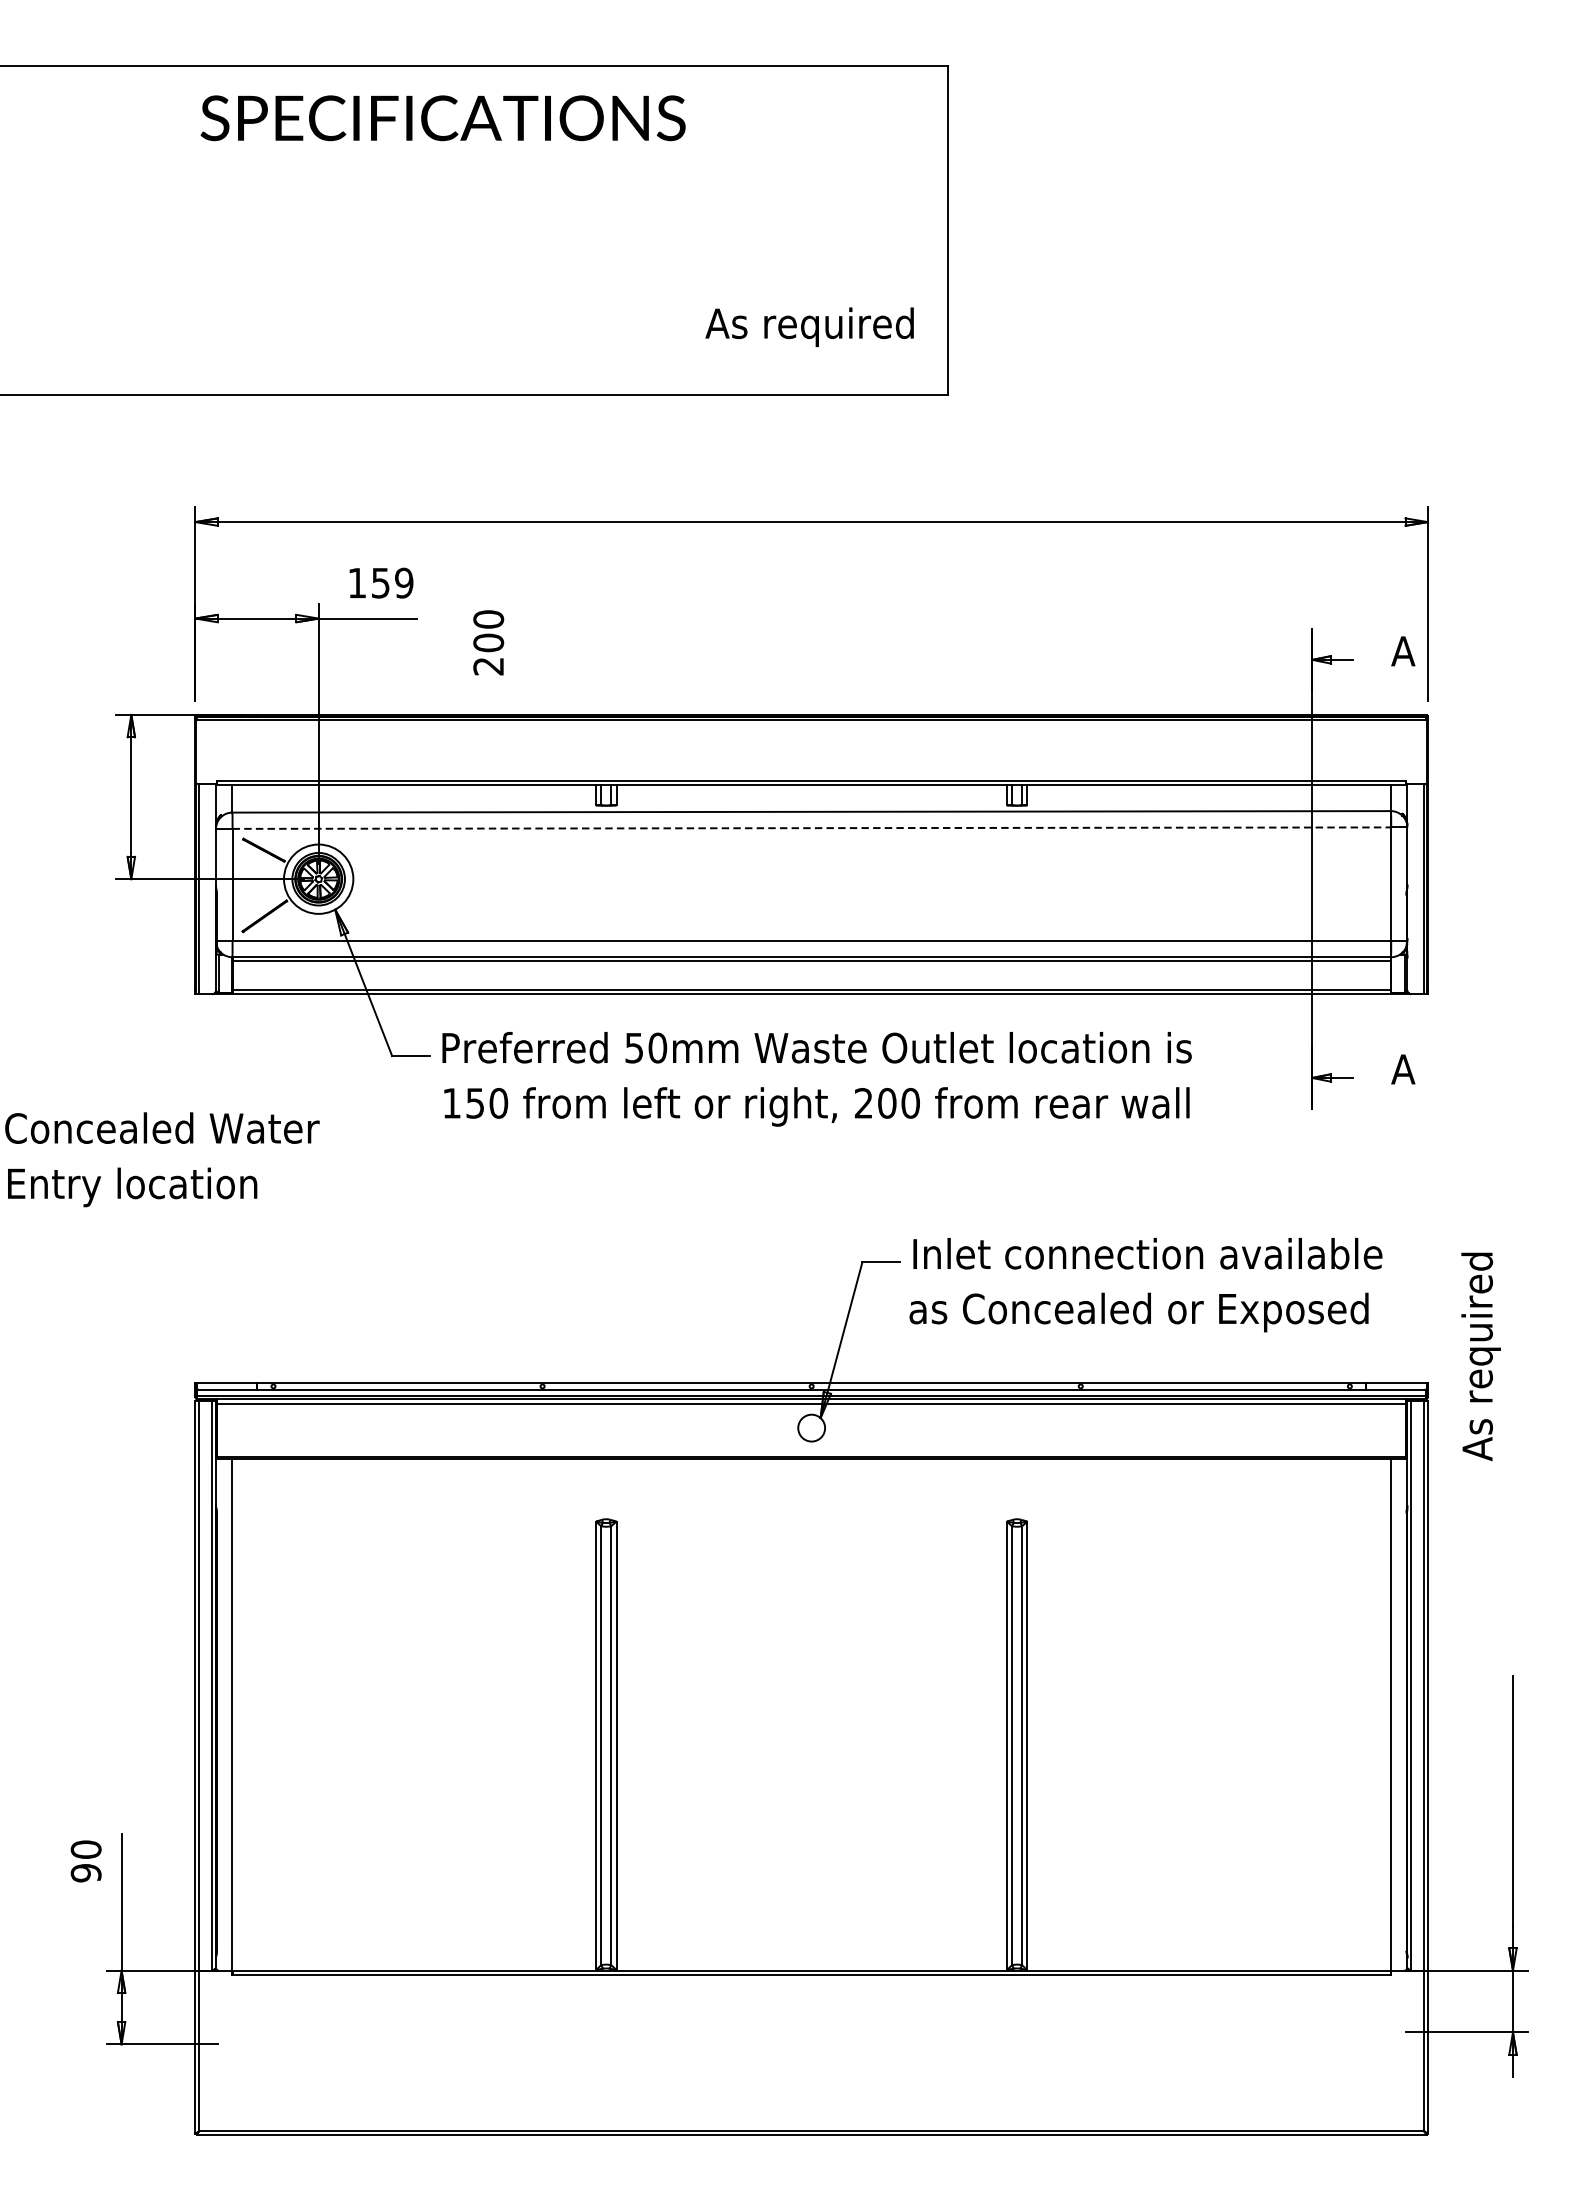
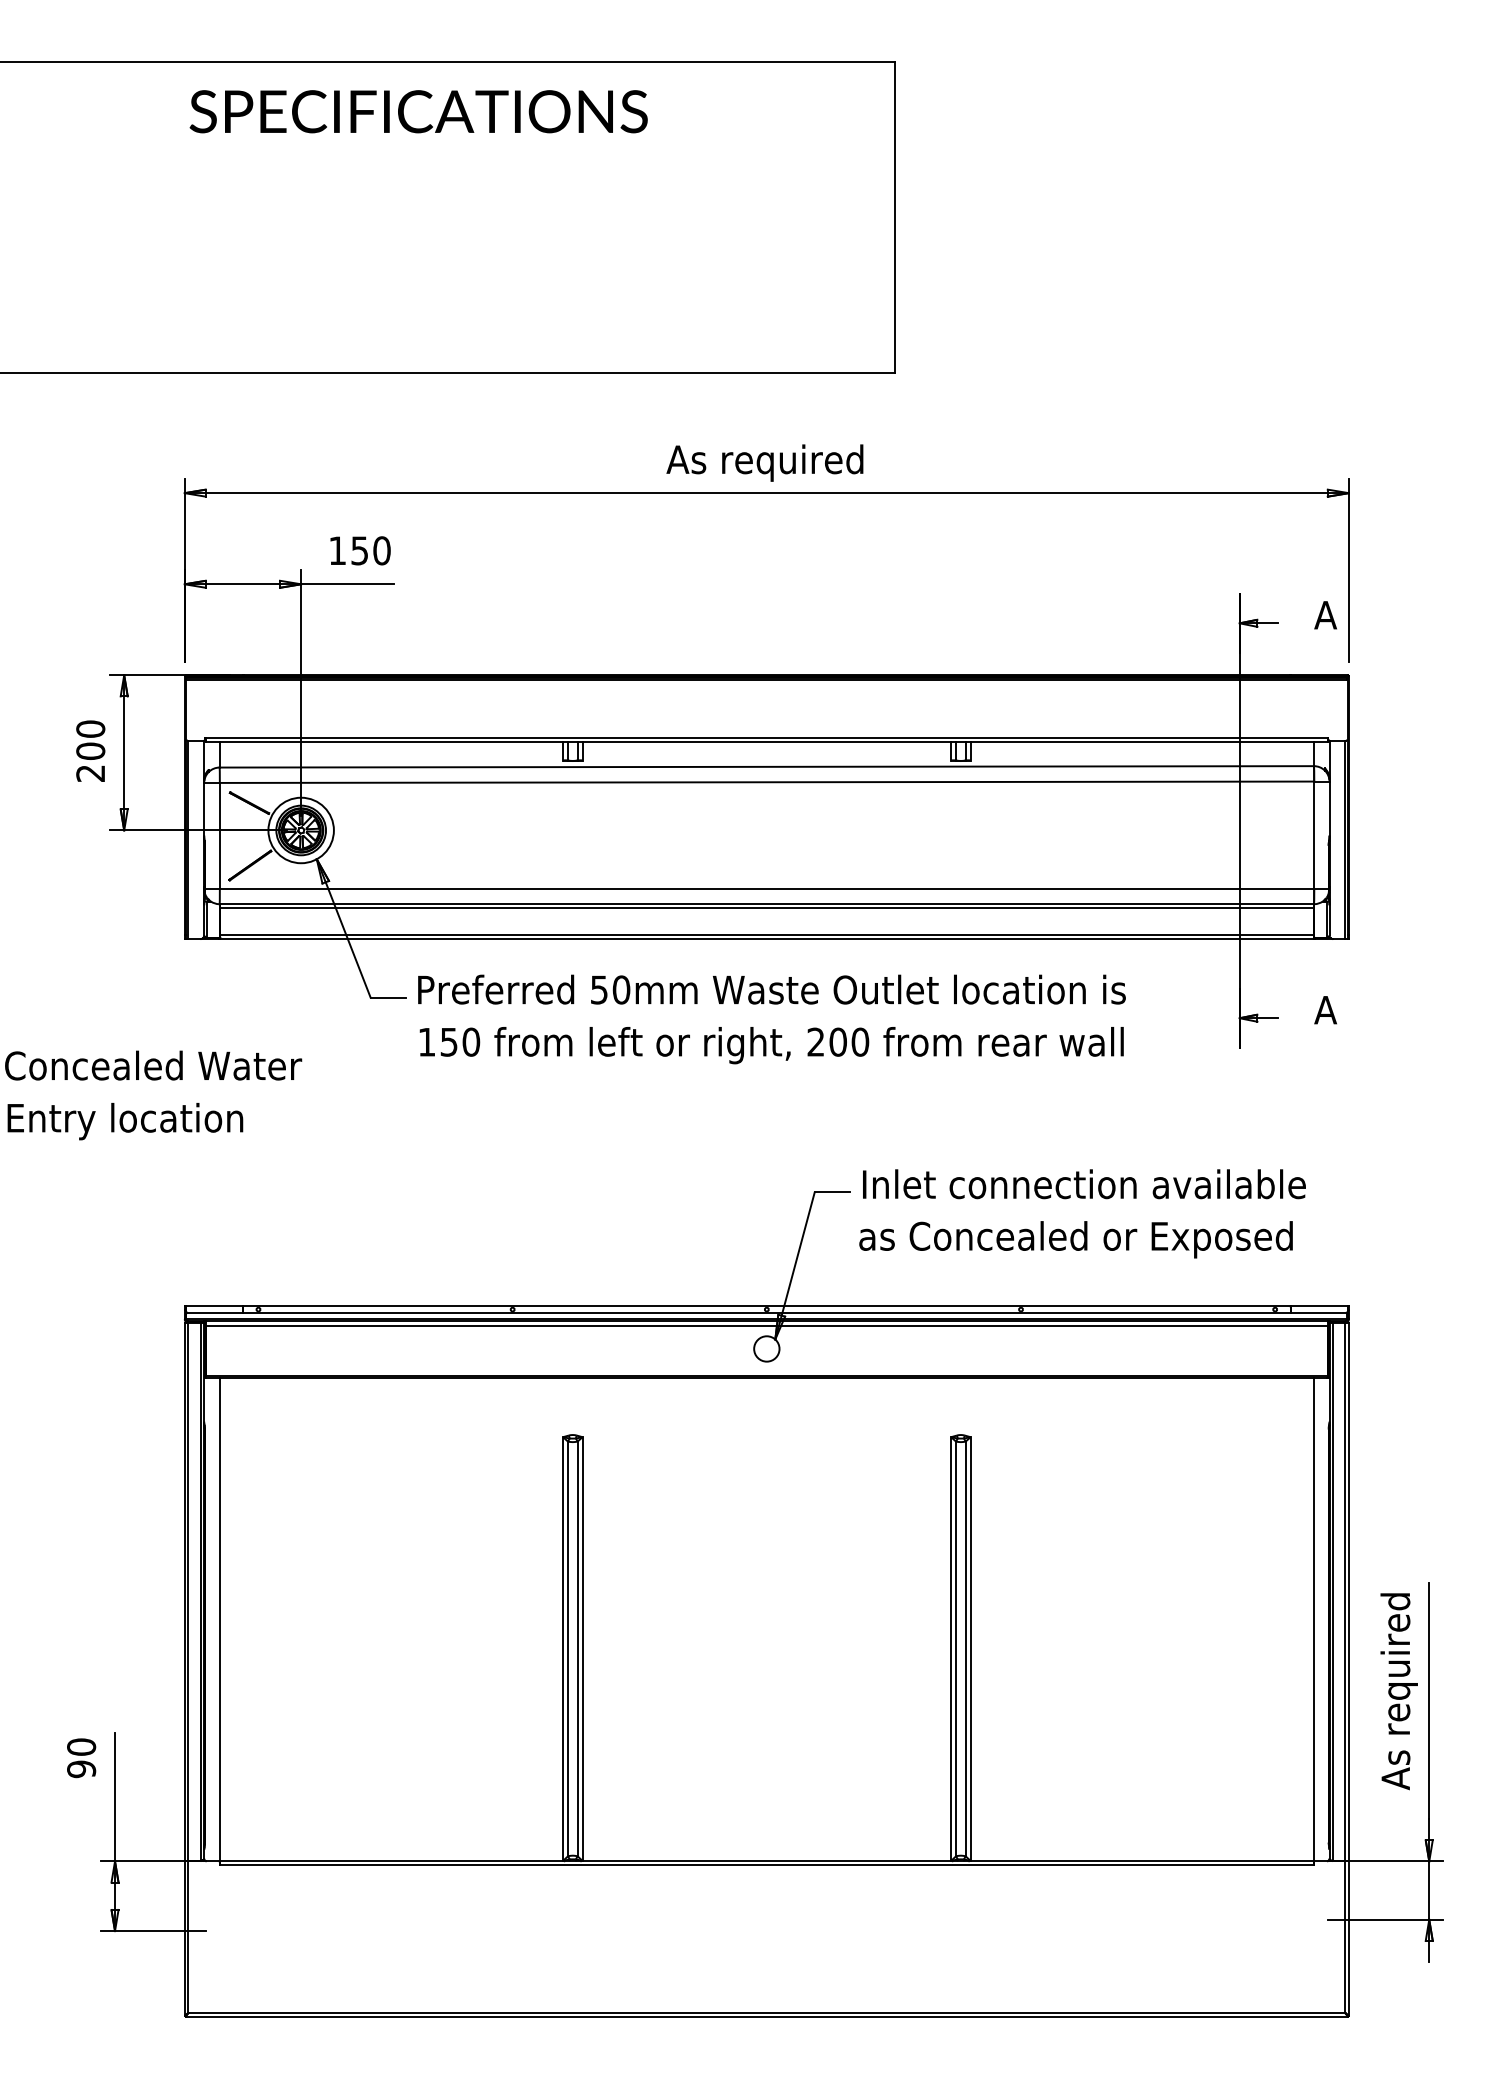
text: (809, 326) -> (764, 462), moved
text: (403, 582) -> (381, 550), 159 -> 150
text: (488, 642) -> (90, 750), moved
line: (812, 828) -> (767, 782), dashed -> solid
text: (1480, 1356) -> (1398, 1691), moved

